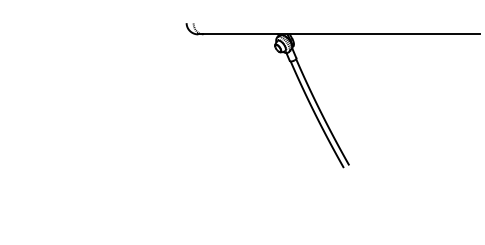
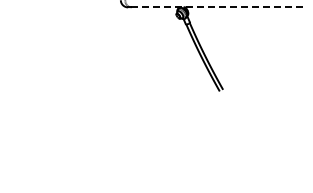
line: (341, 34) -> (218, 7), solid -> dashed

